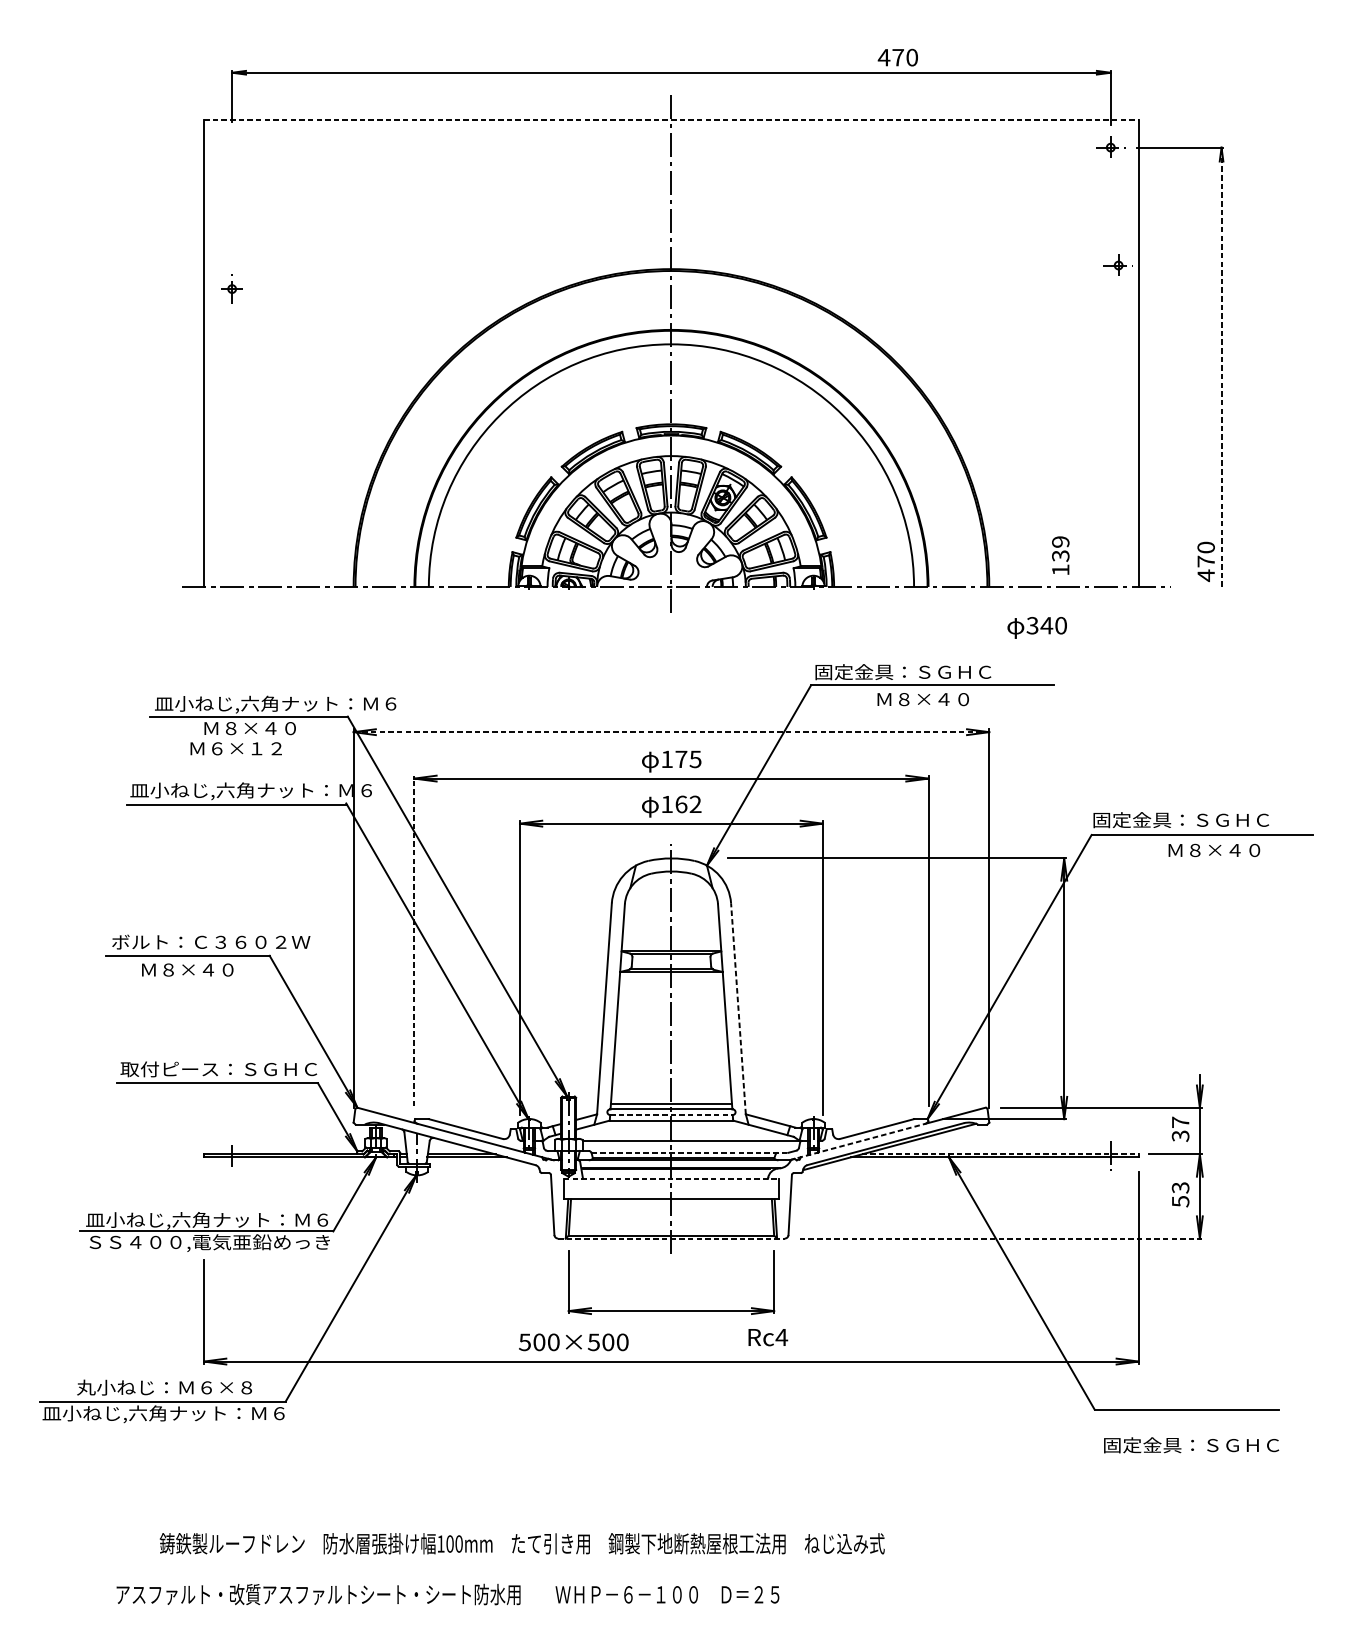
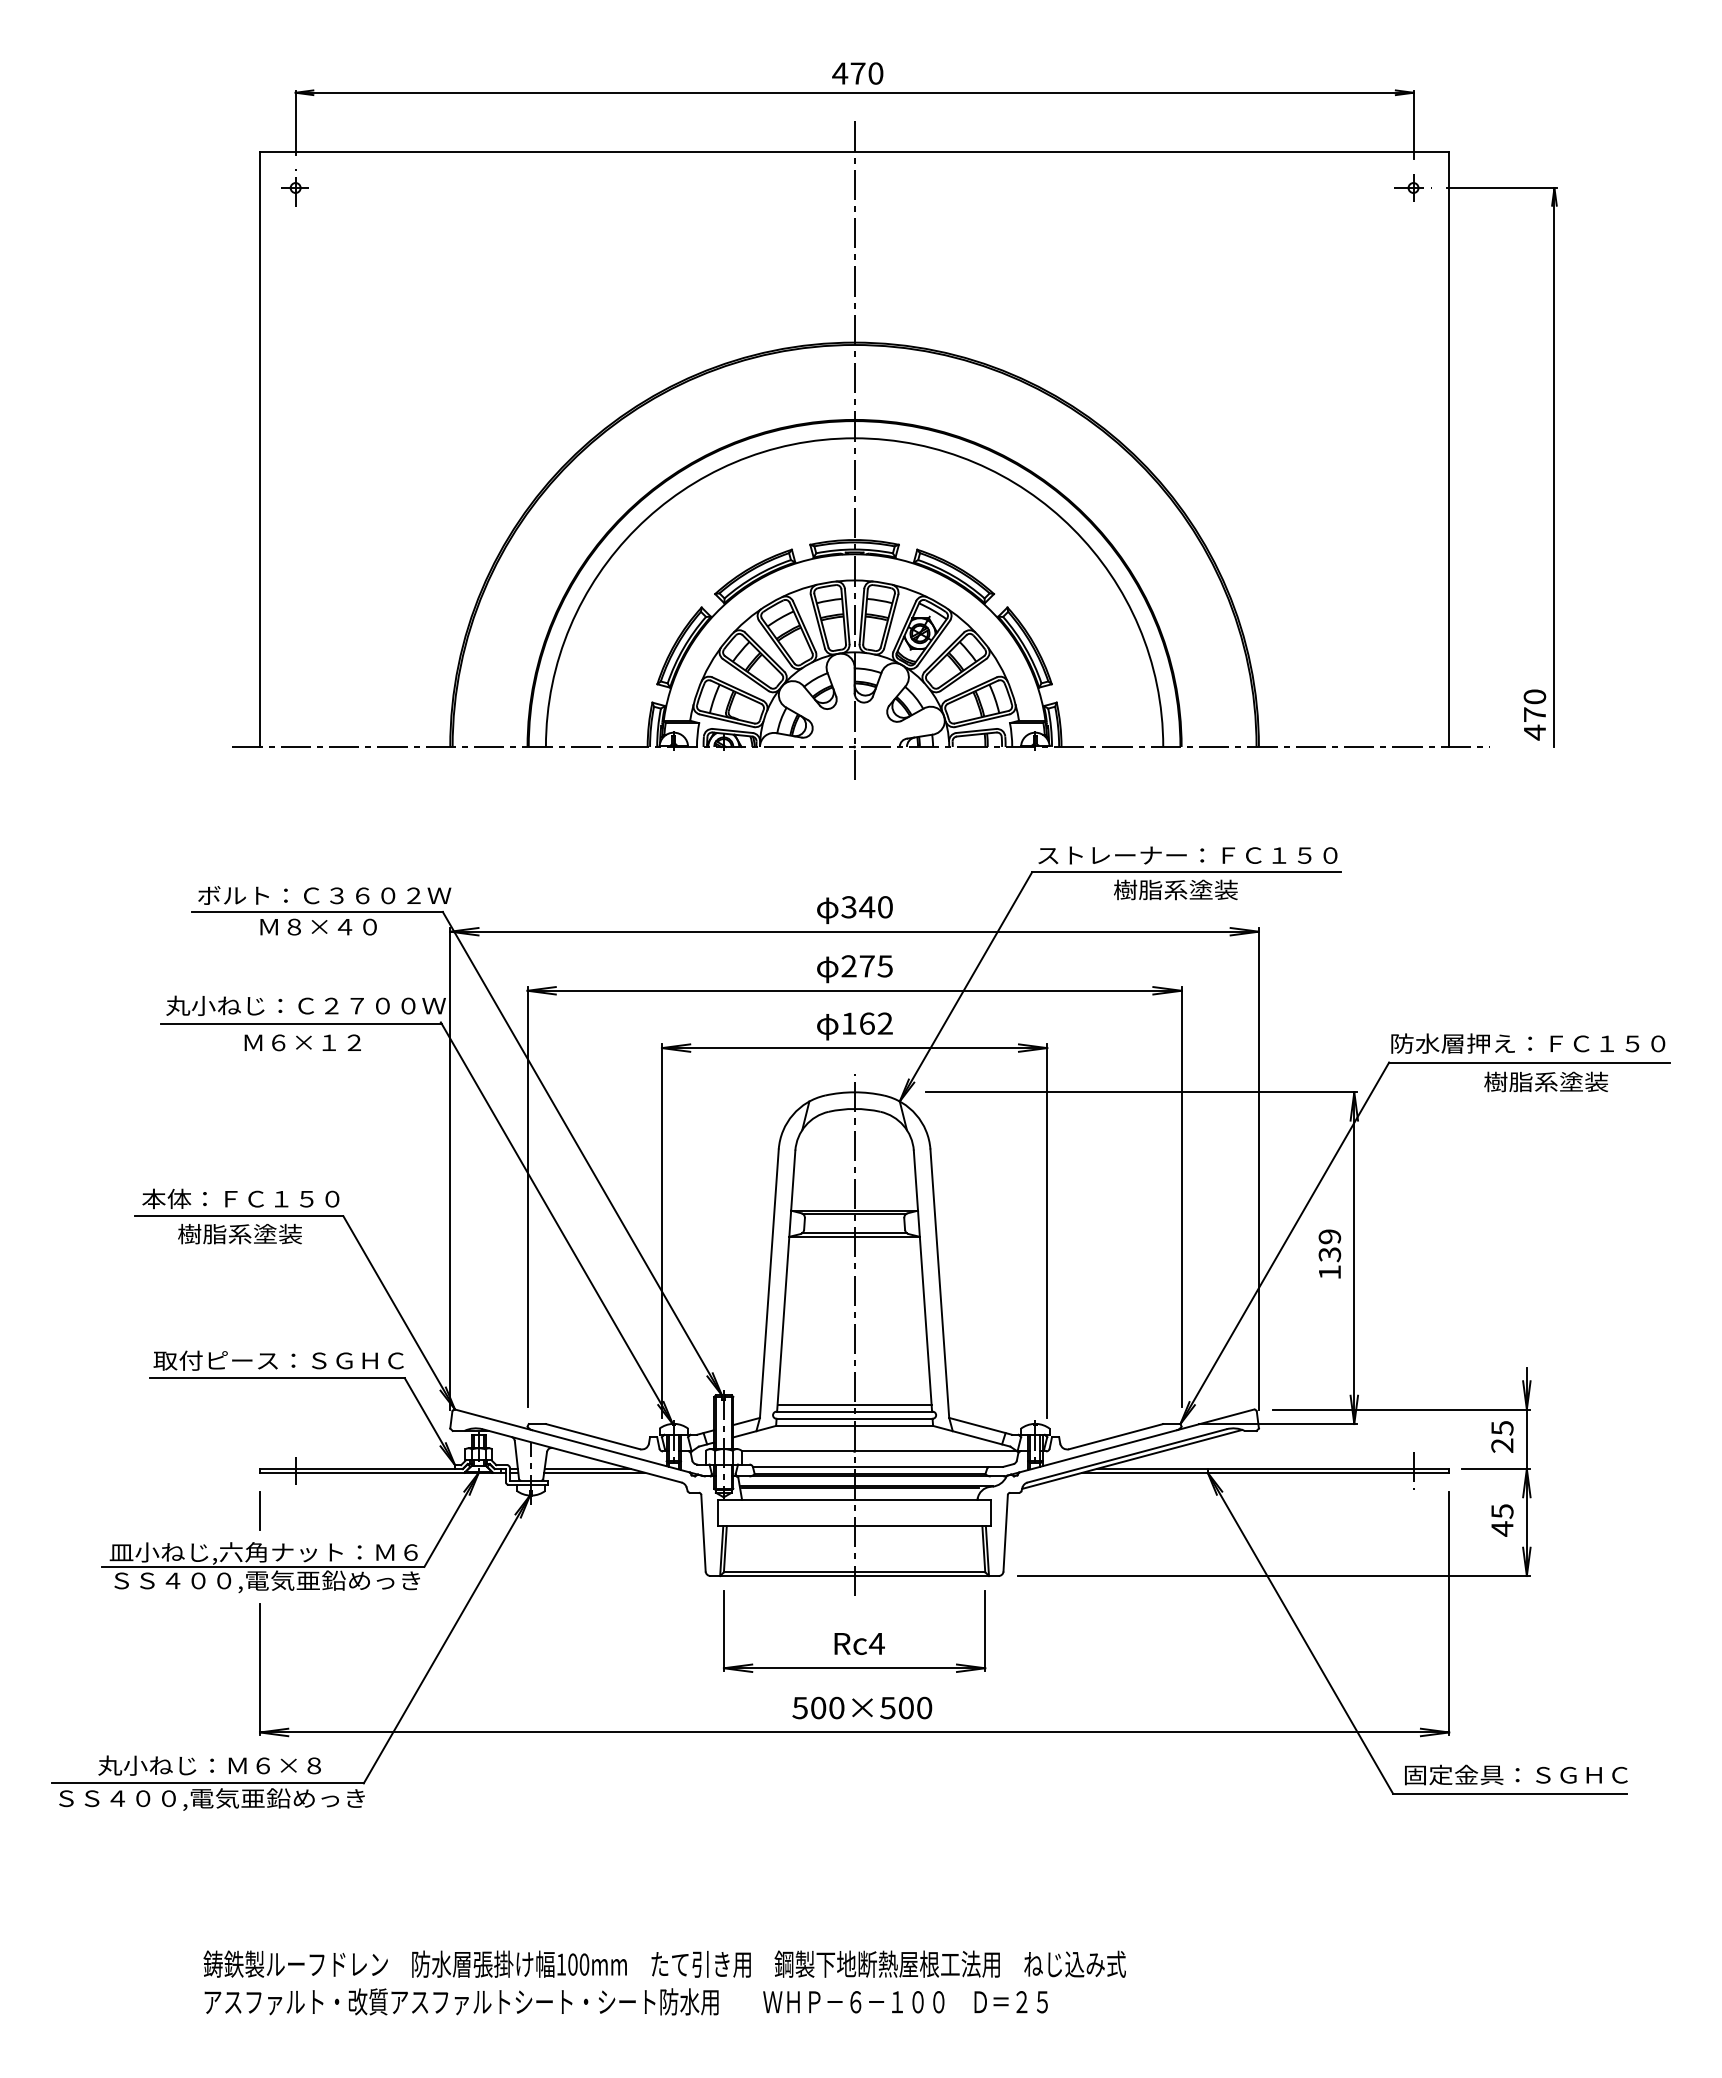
text: (897, 57) -> (857, 73), moved
line: (671, 119) -> (854, 152), dashed -> solid
part: (1117, 265) -> (1422, 337), removed
part: (231, 288) -> (294, 187), moved
line: (1221, 366) -> (1554, 466), dashed -> solid
text: (1060, 555) -> (1329, 1253), moved
text: (1036, 627) -> (854, 909), moved
text: (933, 672) -> (1187, 855), 固定金具：ＳＧＨＣ -> ストレーナー：ＦＣ１５０
text: (923, 698) -> (1175, 889), Ｍ８×４０ -> 樹脂系塗装
text: (275, 704) -> (350, 896), 皿小ねじ,六角ナット：Ｍ６ -> ボルト：Ｃ３６０２Ｗ
line: (672, 732) -> (855, 931), dashed -> solid
text: (235, 748) -> (302, 1042), moved
text: (666, 759) -> (848, 966), 175 -> 275
text: (250, 790) -> (319, 1006), 皿小ねじ,六角ナット：Ｍ６ -> 丸小ねじ：Ｃ２７００Ｗ
text: (1201, 820) -> (1528, 1043), 固定金具：ＳＧＨＣ -> 防水層押え：ＦＣ１５０
text: (1215, 849) -> (1546, 1081), Ｍ８×４０ -> 樹脂系塗装
line: (414, 940) -> (527, 1196), dashed -> solid
text: (210, 941) -> (268, 1198), ボルト：Ｃ３６０２Ｗ -> 本体：ＦＣ１５０
text: (188, 969) -> (239, 1233), Ｍ８×４０ -> 樹脂系塗装
line: (738, 1008) -> (939, 1283), dashed -> solid
line: (671, 1114) -> (854, 1418), dashed -> solid
text: (1180, 1129) -> (1502, 1437), 37 -> 25
line: (857, 1142) -> (1091, 1453), dashed -> solid
line: (690, 1152) -> (878, 1466), dashed -> solid
line: (1000, 1154) -> (1273, 1468), dashed -> solid
line: (671, 1178) -> (854, 1499), dashed -> solid
line: (203, 1187) -> (259, 1510), added
text: (1180, 1194) -> (1502, 1520), 53 -> 45
line: (672, 1238) -> (855, 1576), dashed -> solid
line: (1000, 1238) -> (1273, 1576), dashed -> solid
text: (768, 1337) -> (859, 1643), moved
text: (573, 1341) -> (862, 1707), moved
text: (164, 1414) -> (209, 1799), 皿小ねじ,六角ナット：Ｍ６ -> ＳＳ４００,電気亜鉛めっき
text: (1191, 1444) -> (1516, 1774), moved
text: (447, 1594) -> (625, 2001), moved

